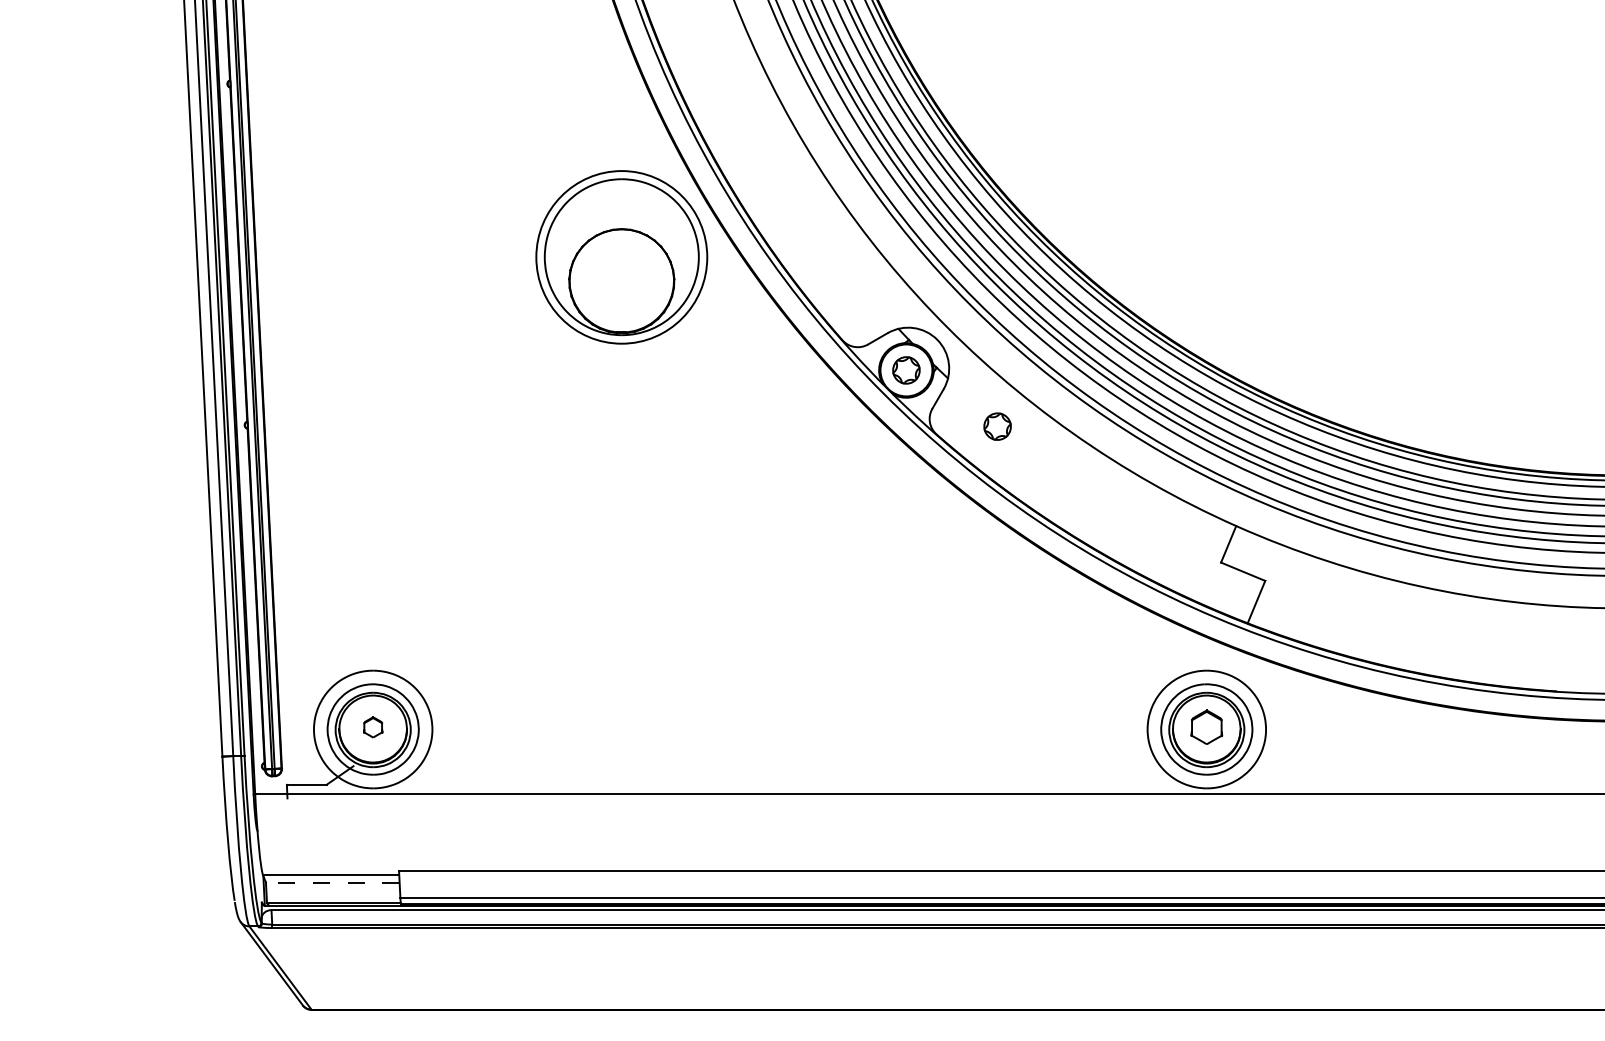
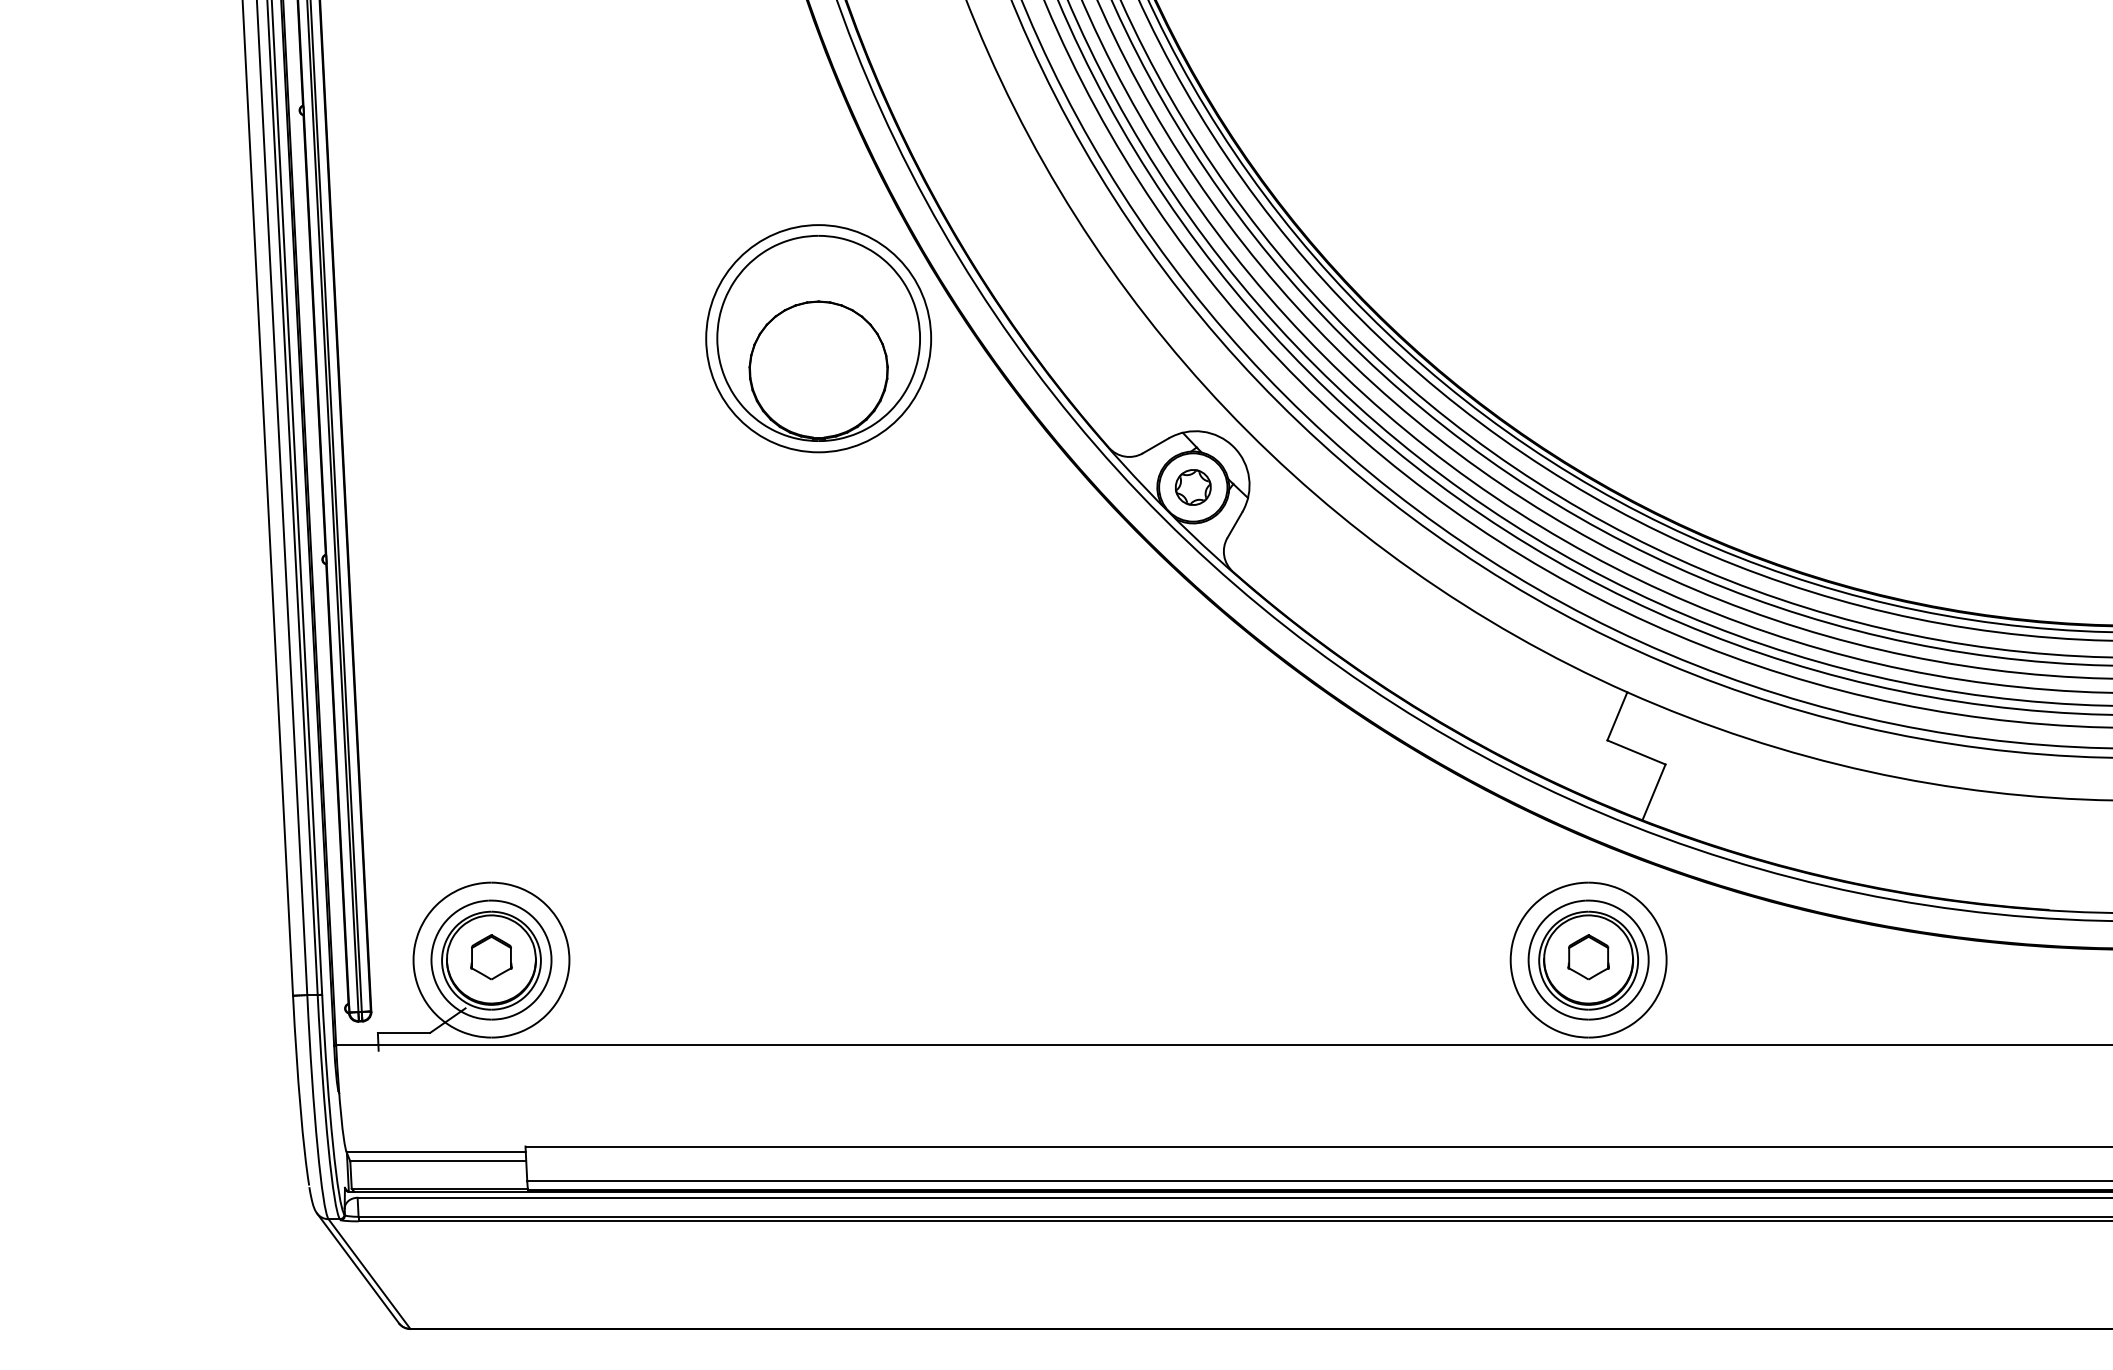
part: (997, 426) -> (1313, 561), removed
part: (373, 727) -> (491, 957), size x1.67
line: (332, 882) -> (438, 1161), dashed -> solid

